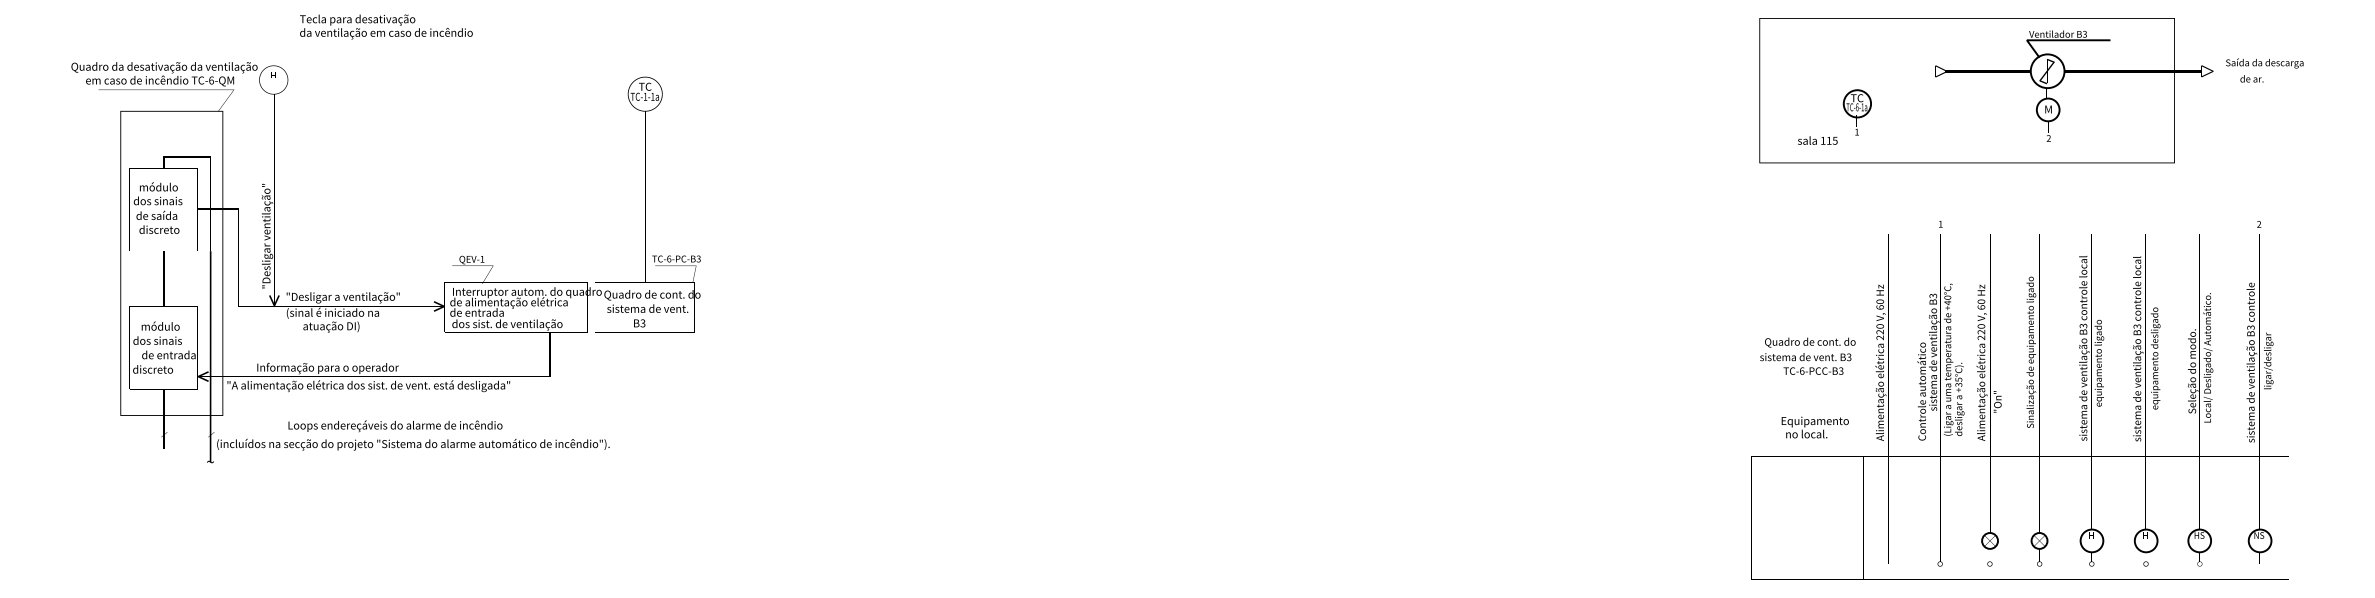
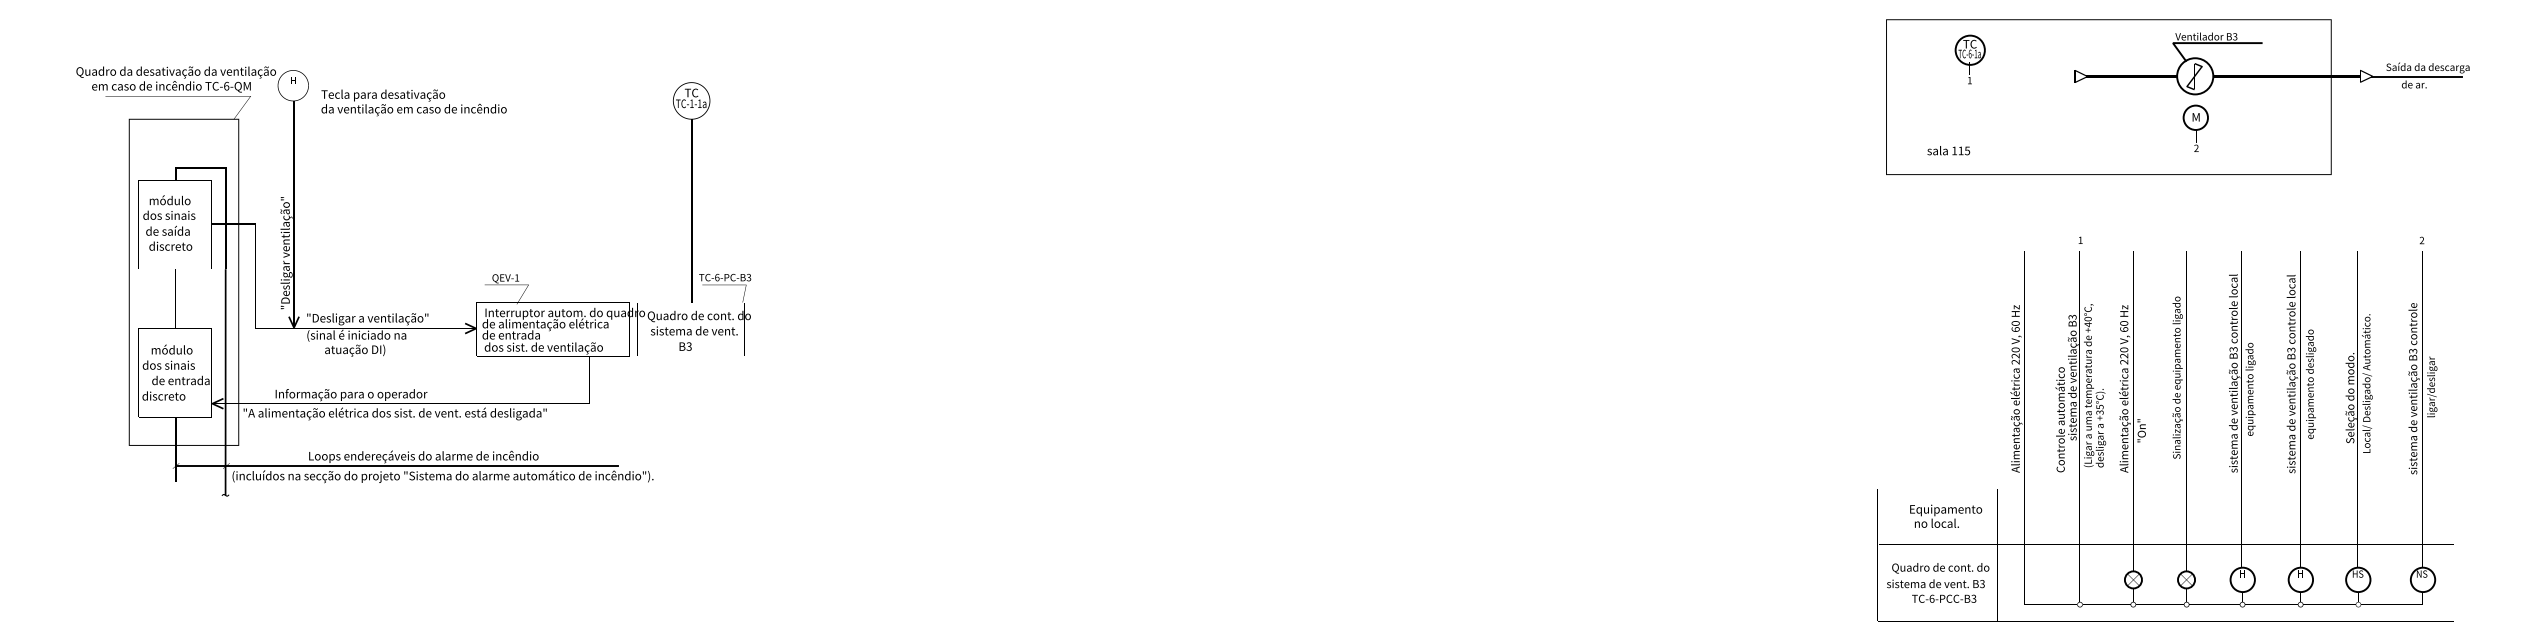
text: (385, 26) -> (413, 102), moved
line: (2254, 71) -> (2416, 76), added
part: (1856, 112) -> (1969, 59), moved
text: (1808, 355) -> (1938, 582), moved
text: (1815, 426) -> (1946, 515), moved
line: (369, 435) -> (396, 466), added

